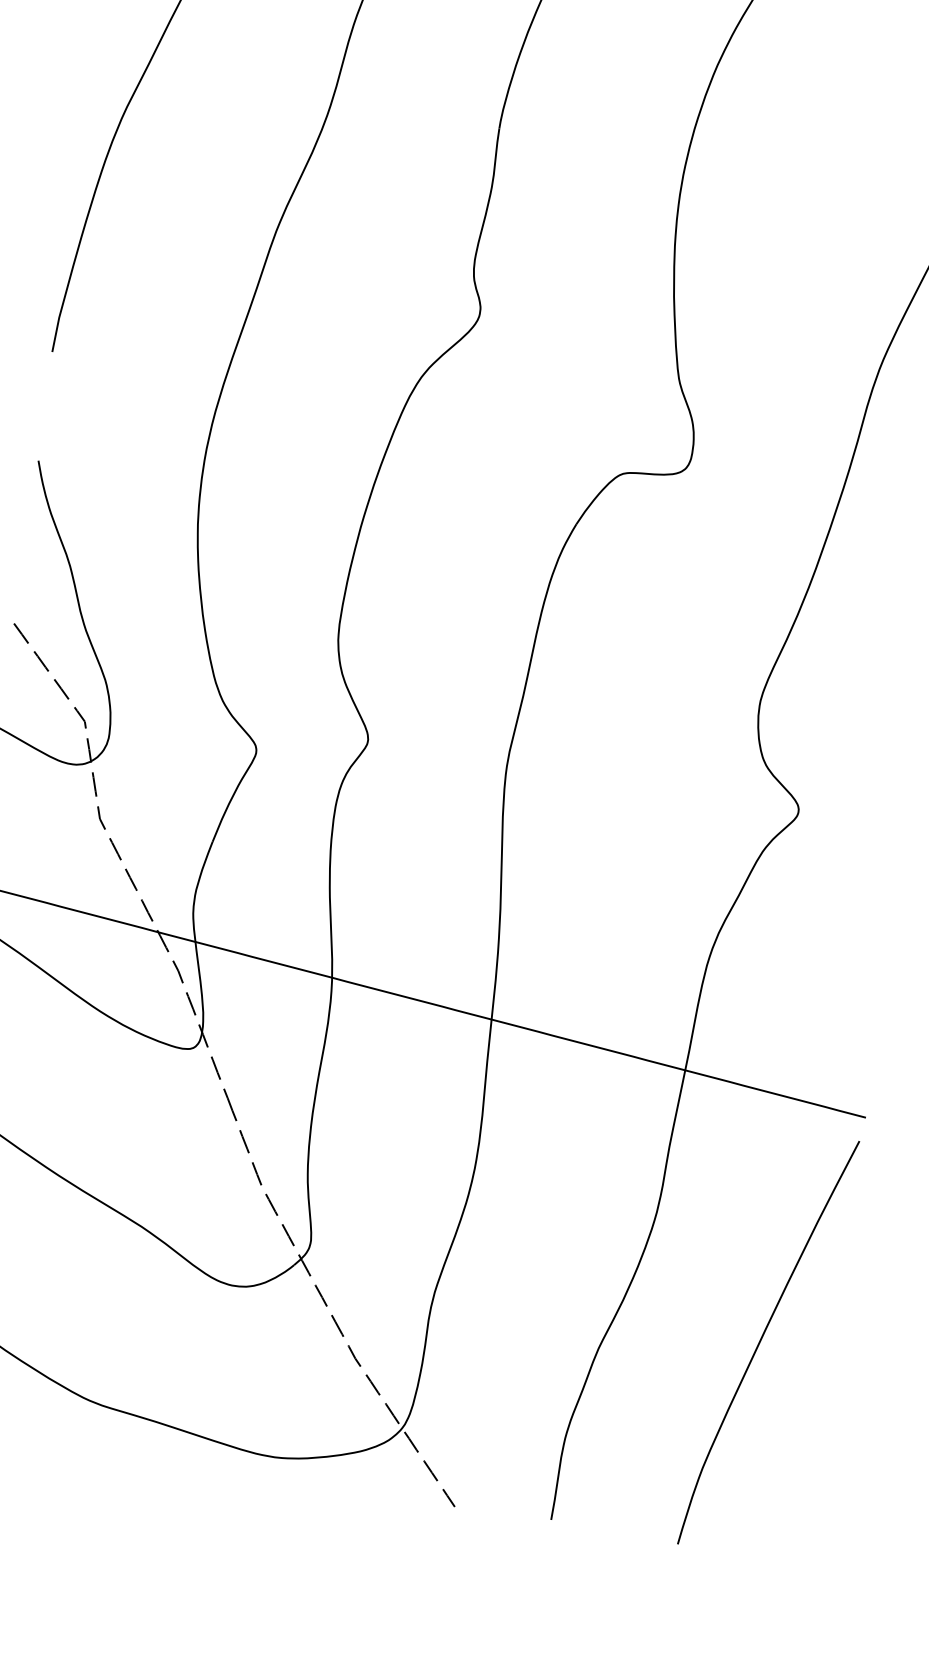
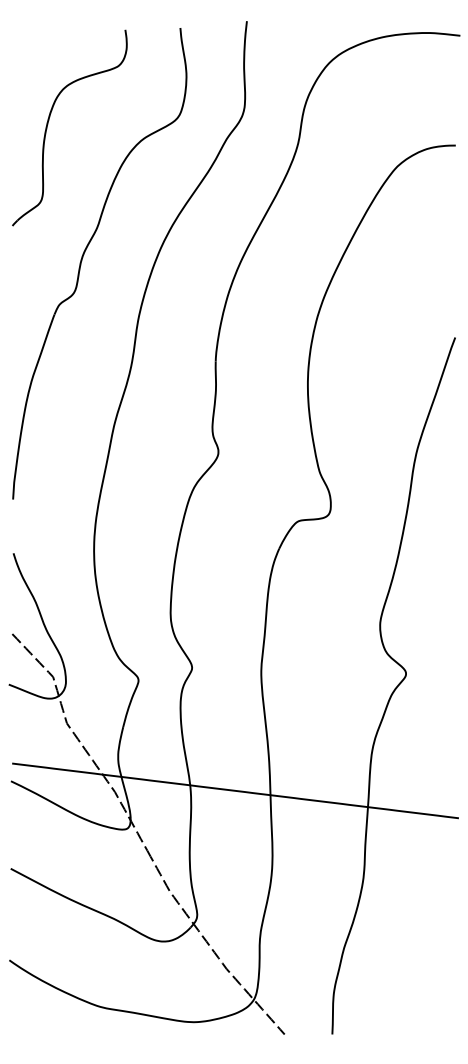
curve: (762, 1340) -> (423, 933), removed

